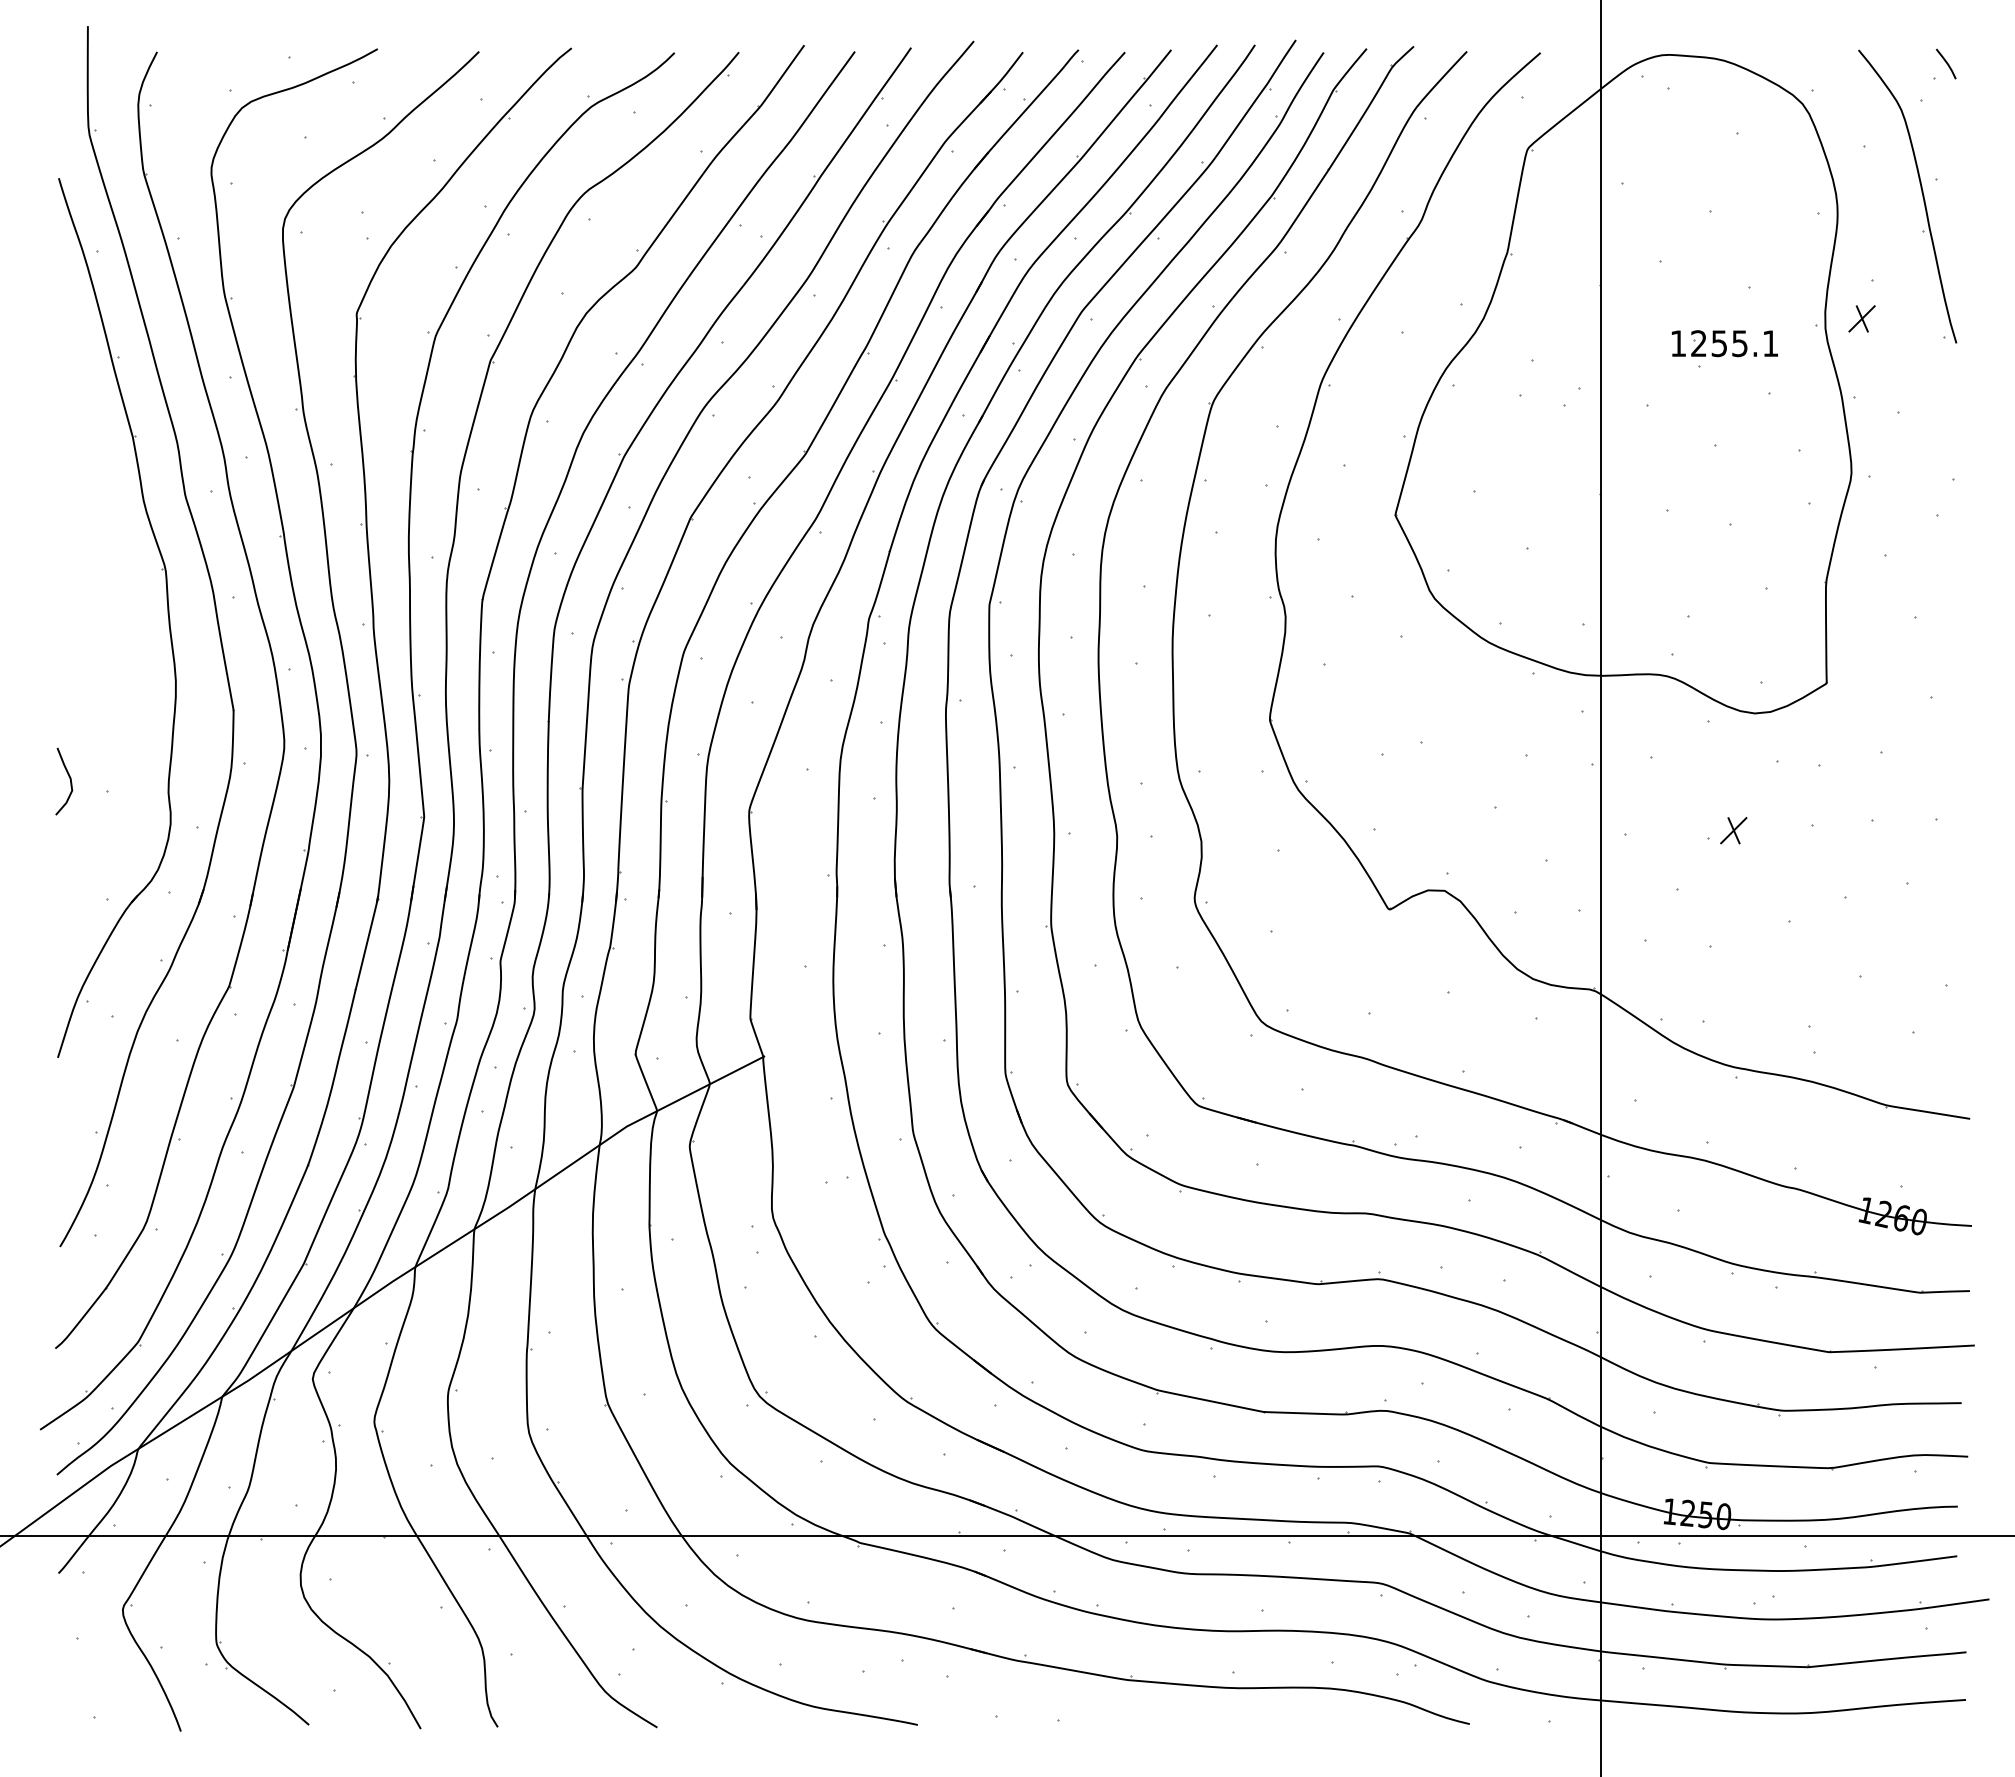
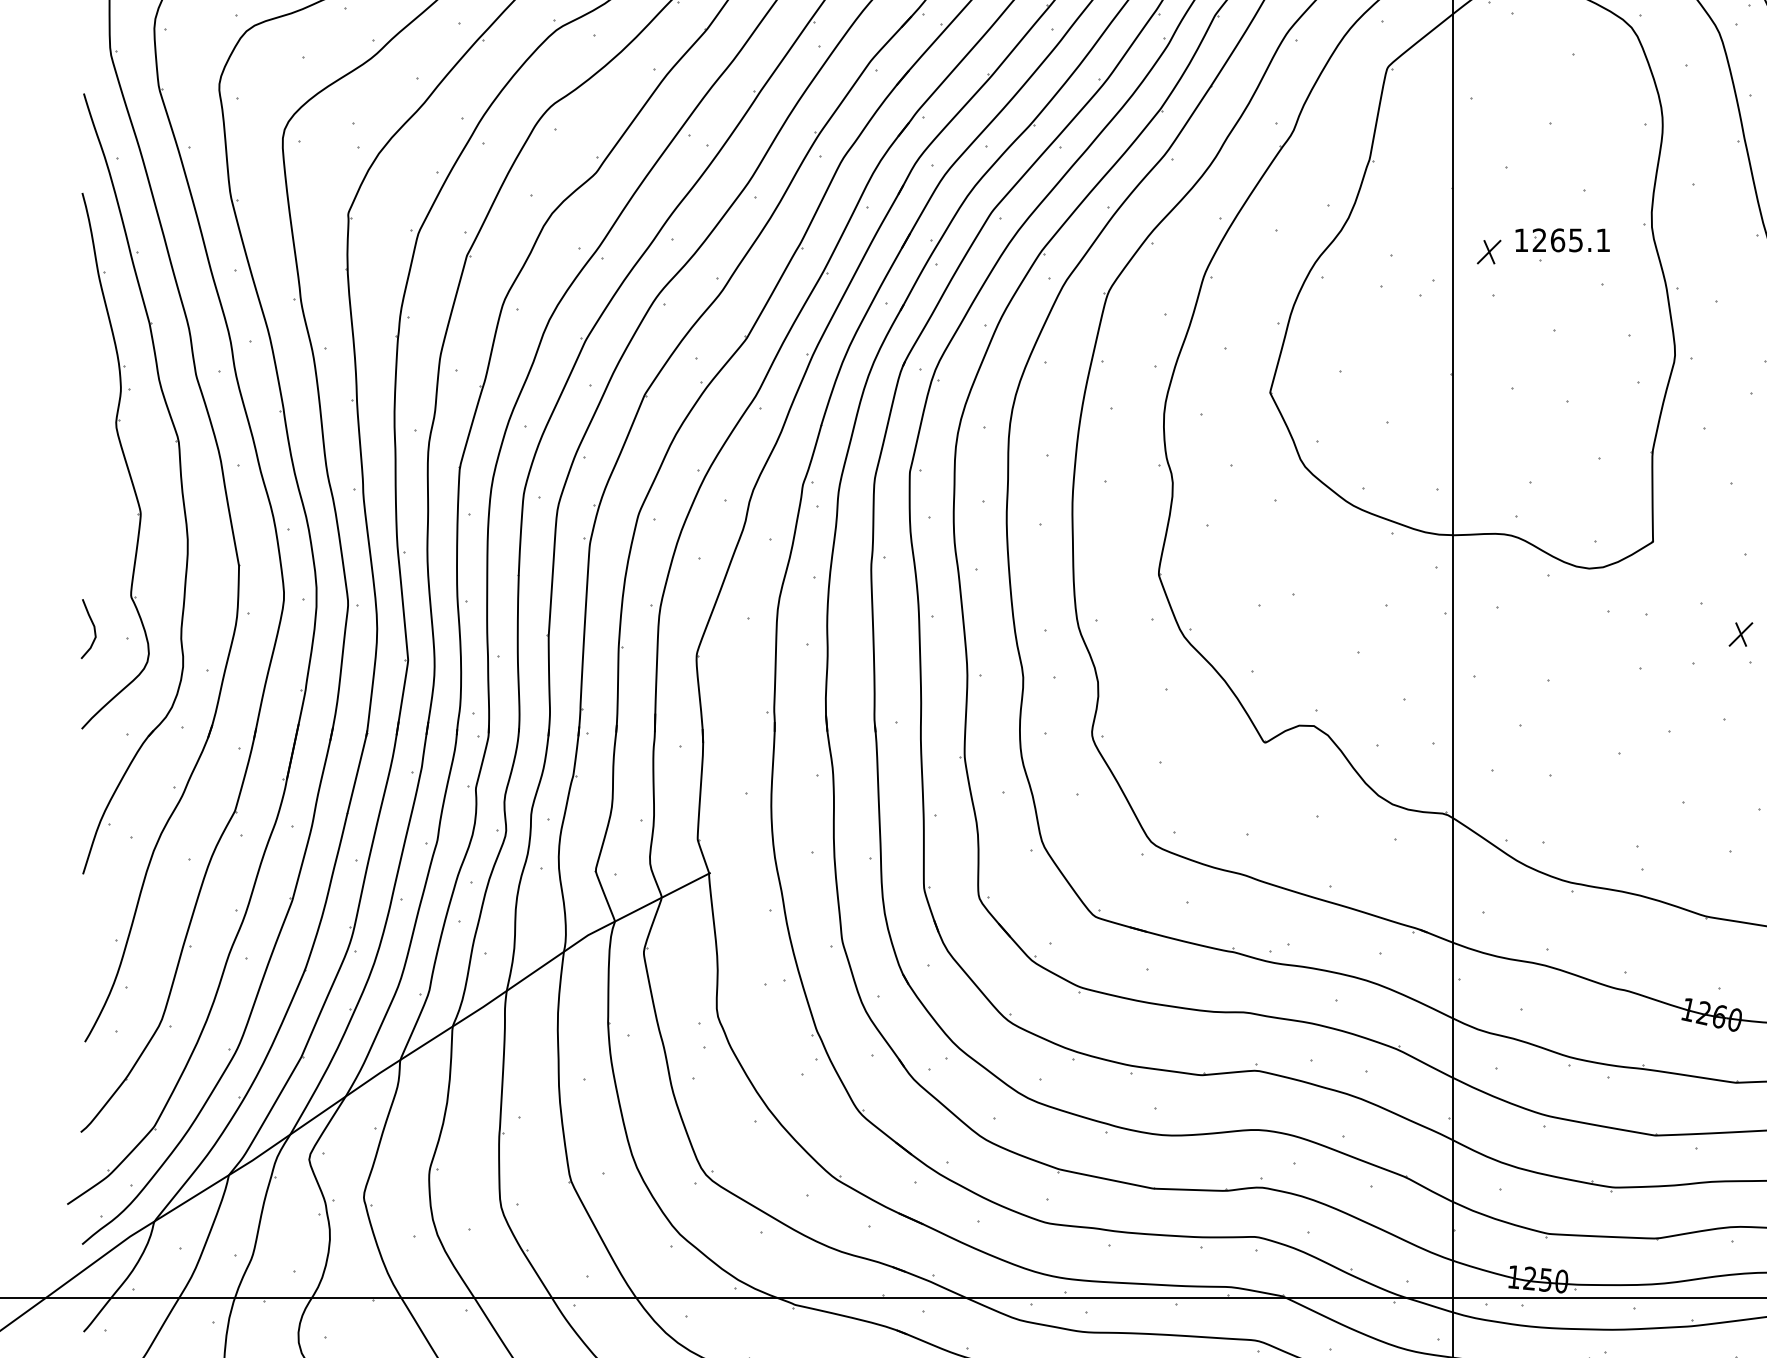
part: (1861, 318) -> (1488, 251), moved
text: (1719, 343) -> (1557, 240), 1255.1 -> 1265.1
part: (103, 588) -> (123, 457), added
part: (1733, 830) -> (1740, 634), moved

